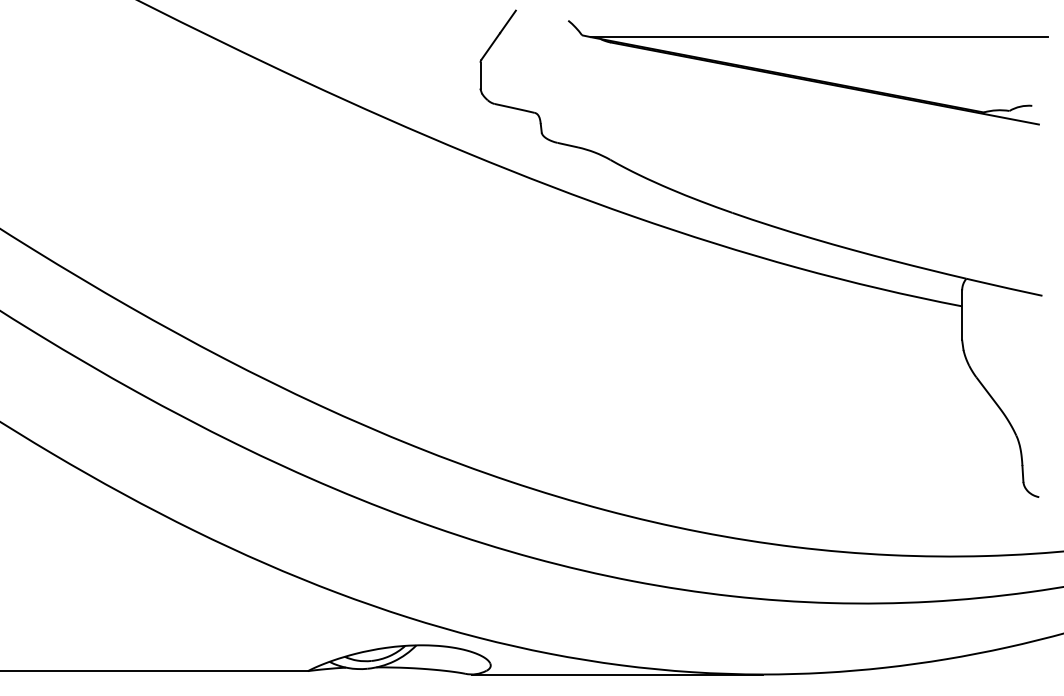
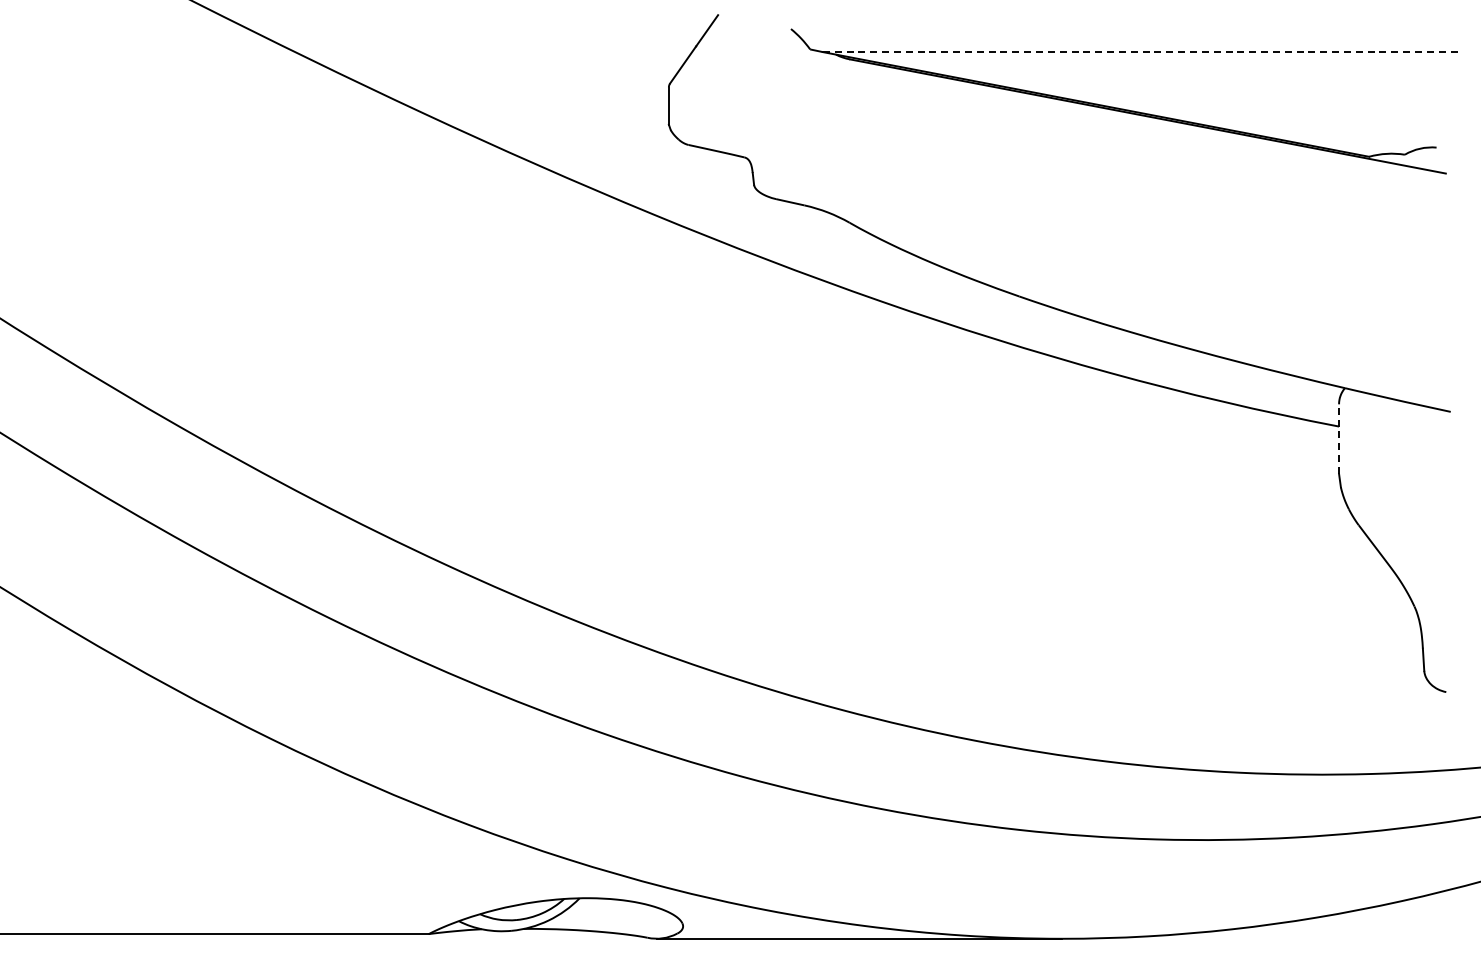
line: (820, 37) -> (1141, 52), solid -> dashed
line: (962, 315) -> (1339, 439), solid -> dashed

